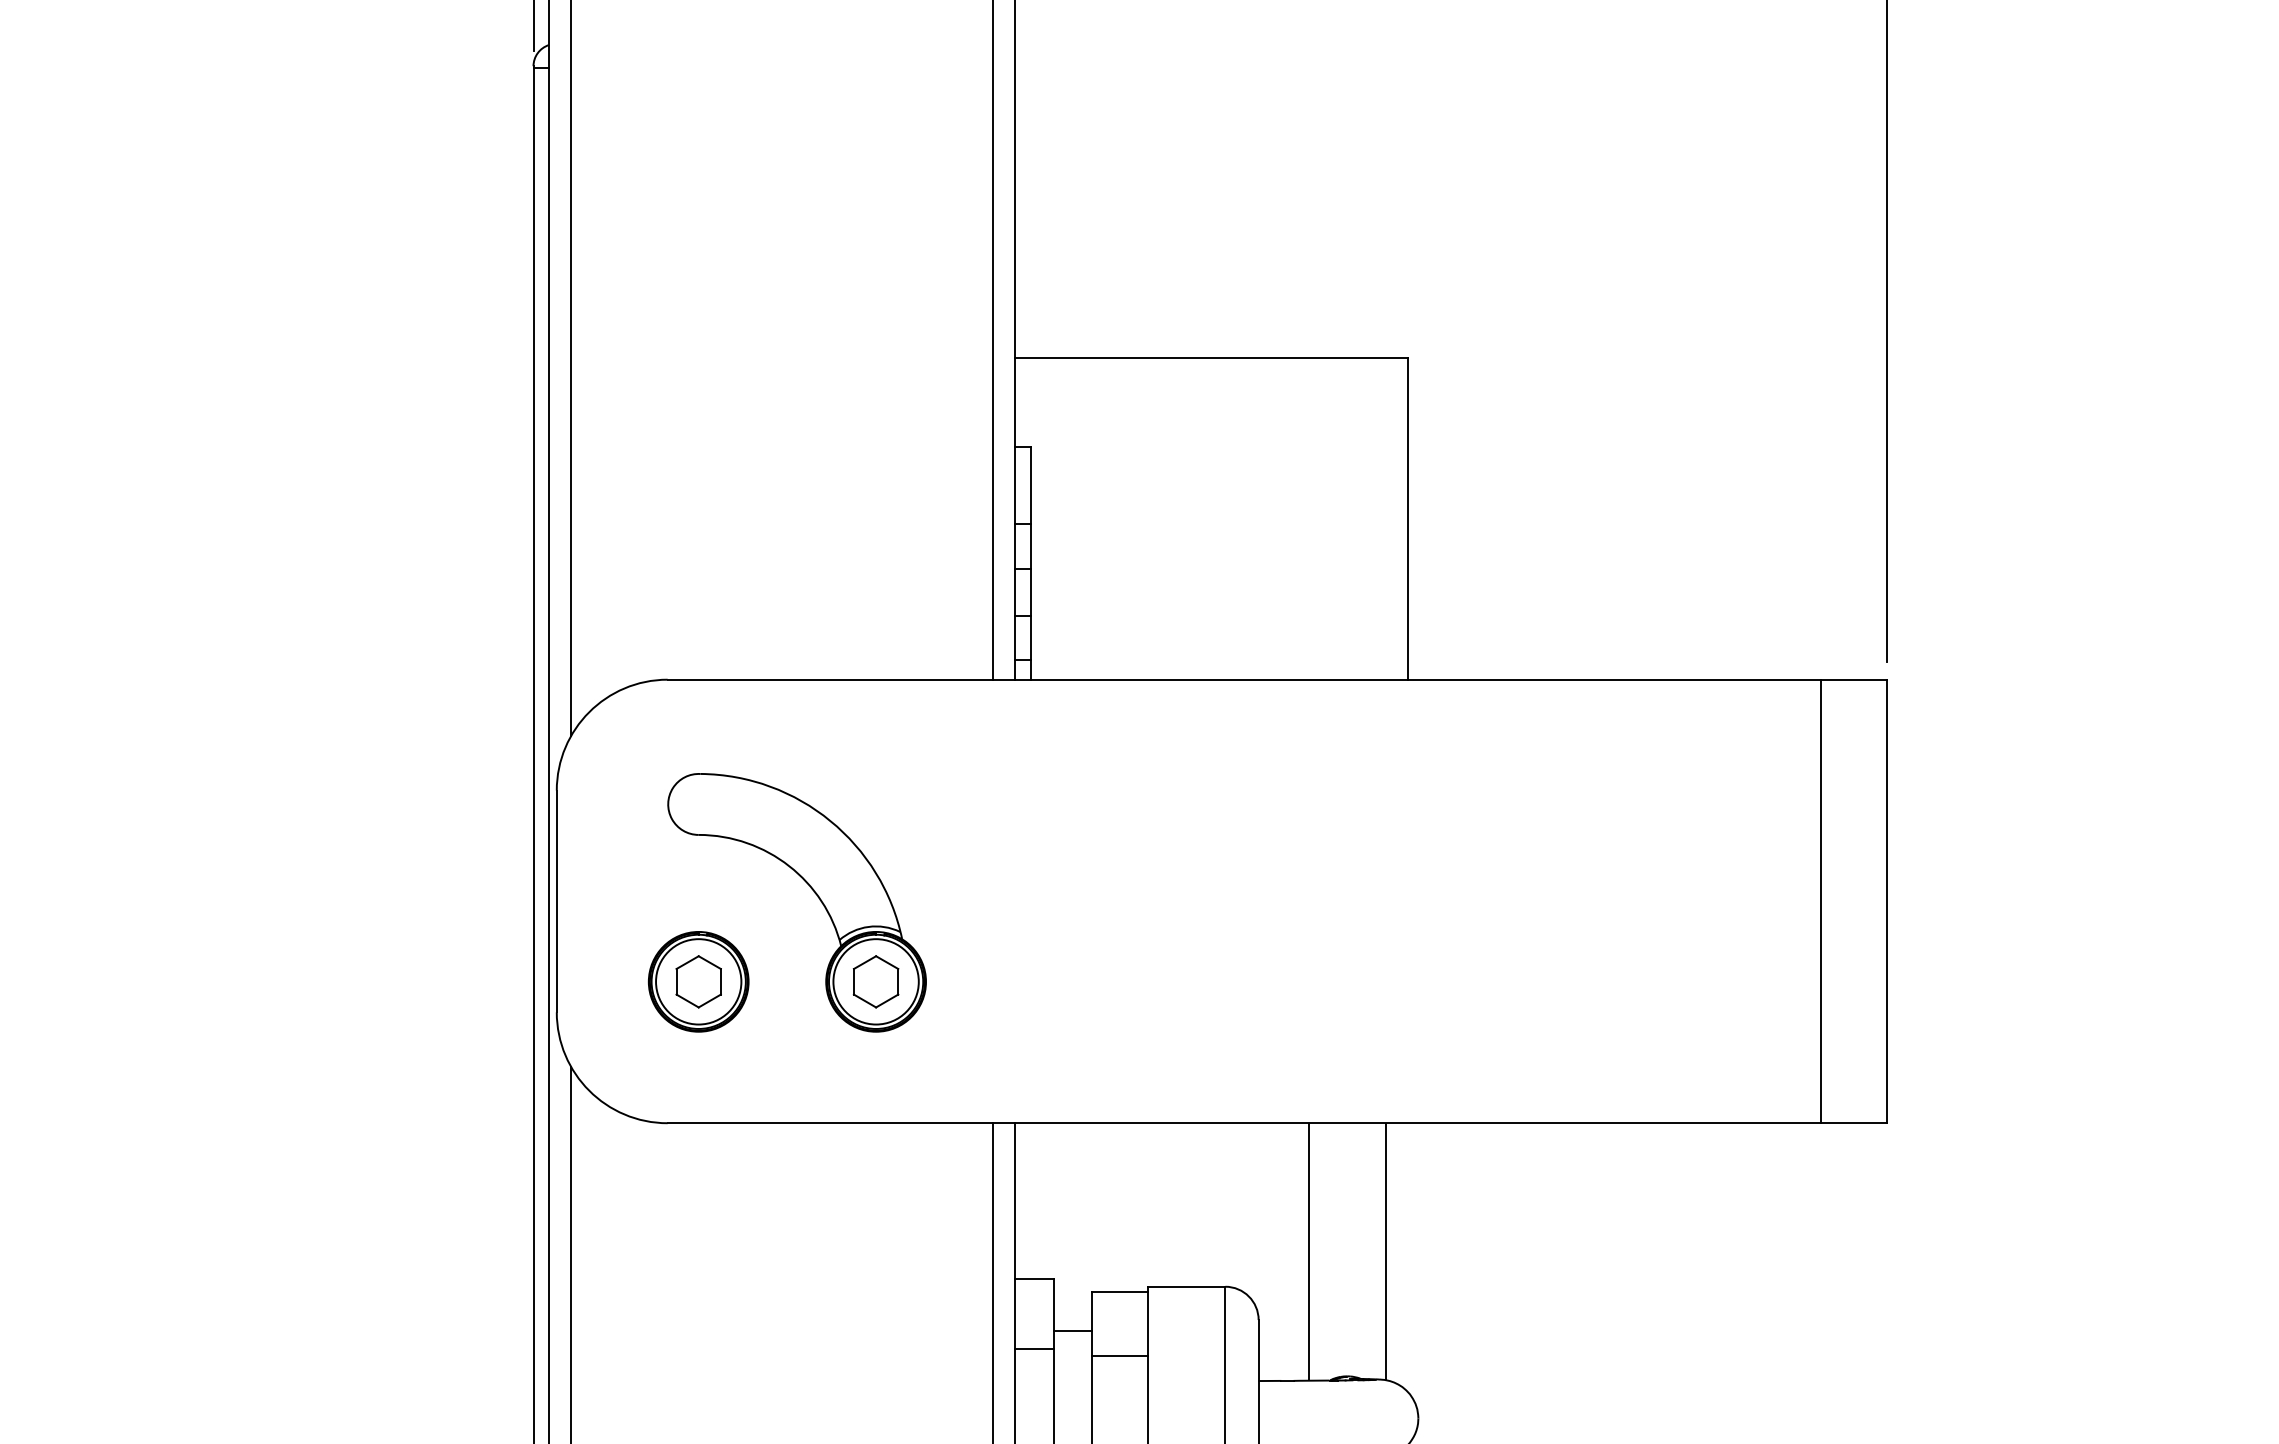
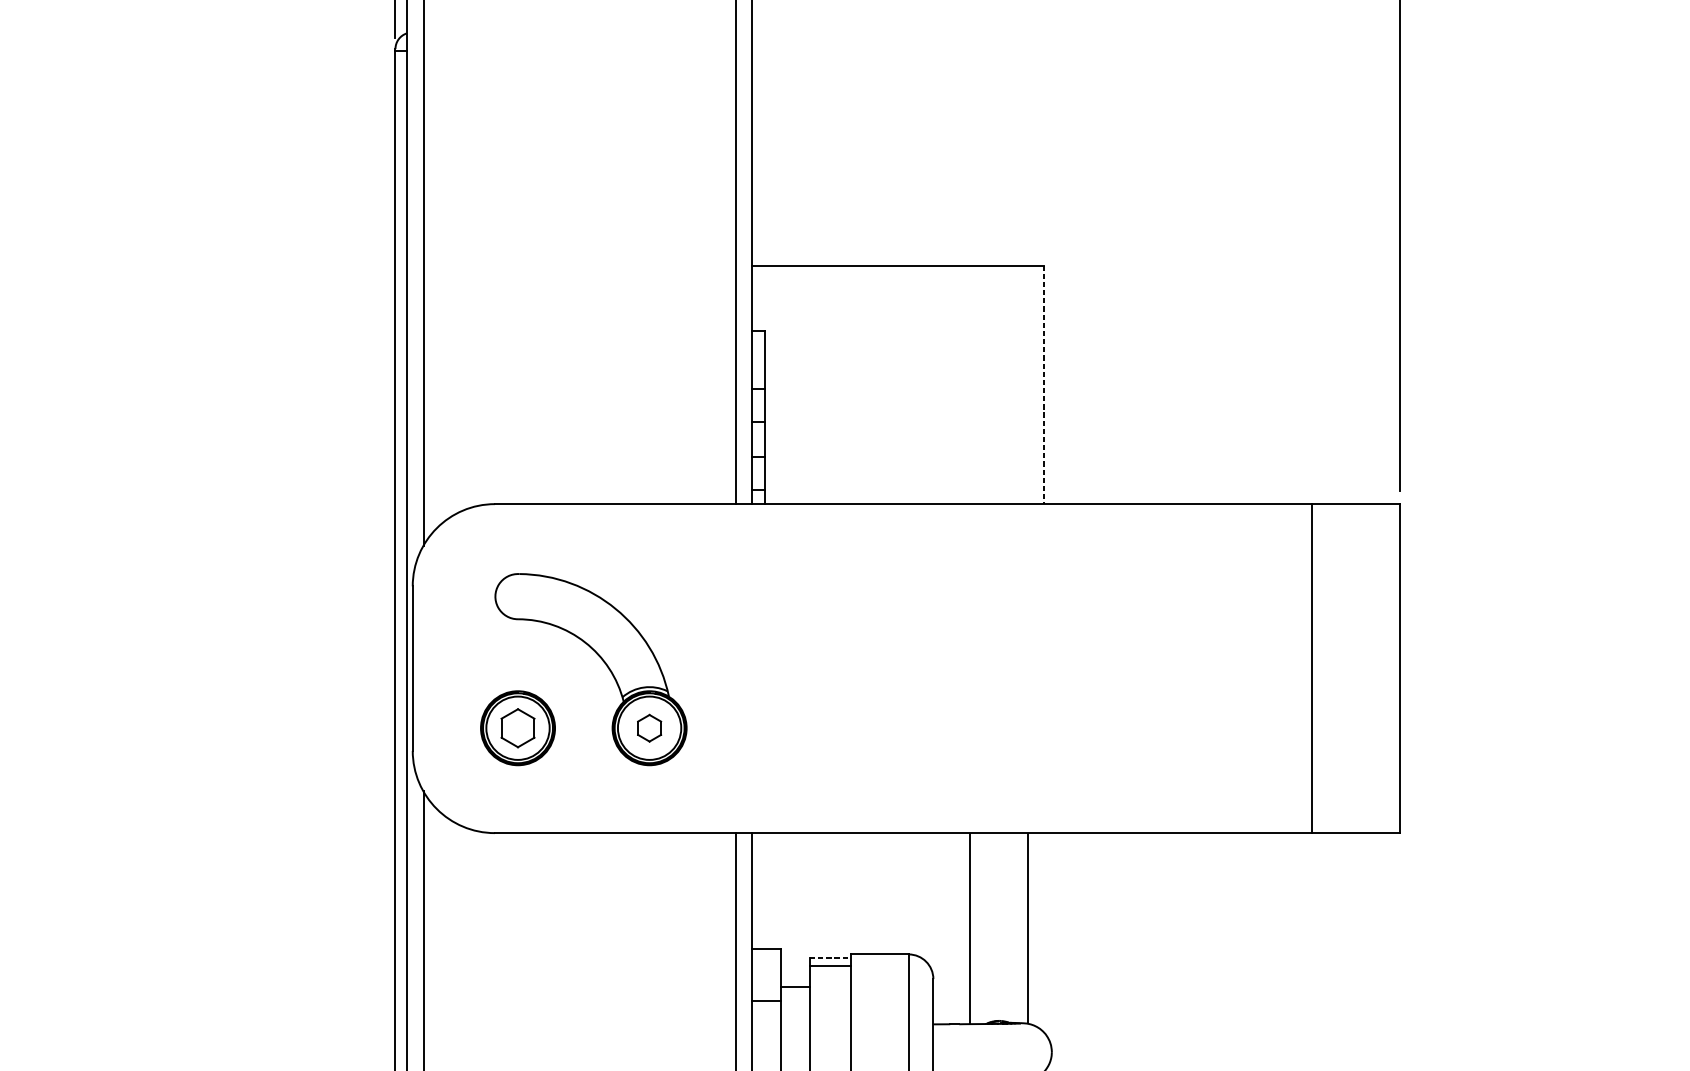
line: (1408, 518) -> (1044, 384), solid -> dashed
line: (1820, 901) -> (1311, 668), moved
part: (875, 981) -> (649, 727), size x0.7
line: (1120, 1291) -> (830, 957), solid -> dashed
line: (1119, 1355) -> (830, 965), moved

